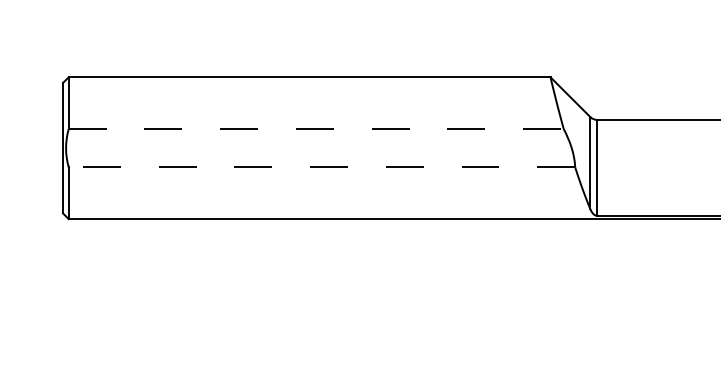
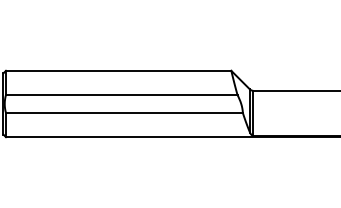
line: (315, 130) -> (121, 95), dashed -> solid
line: (319, 166) -> (123, 112), dashed -> solid

